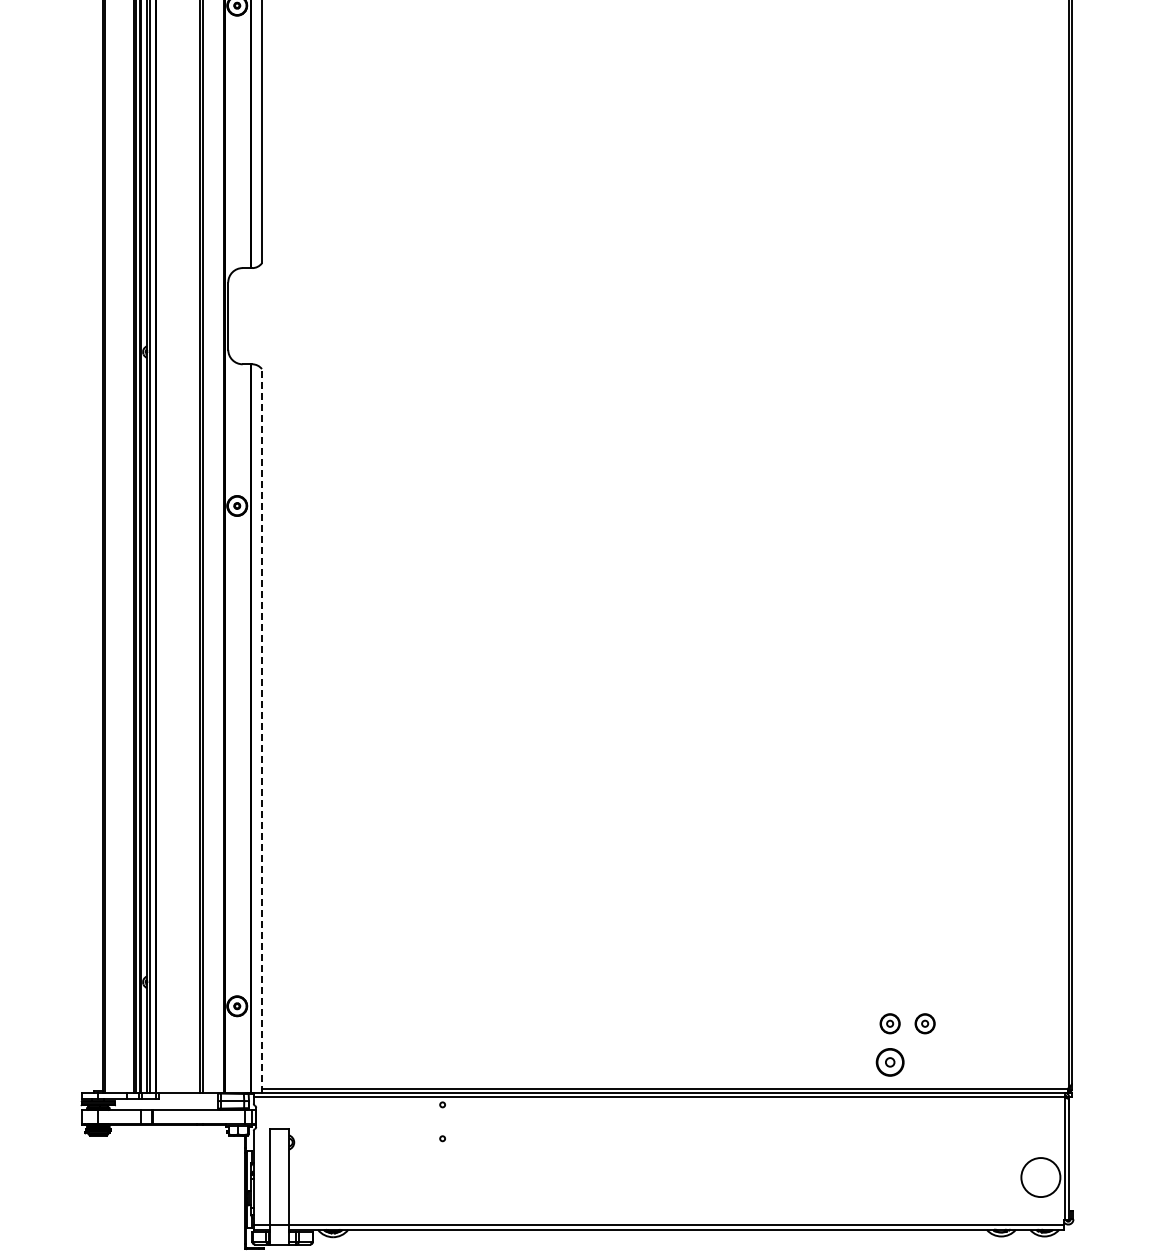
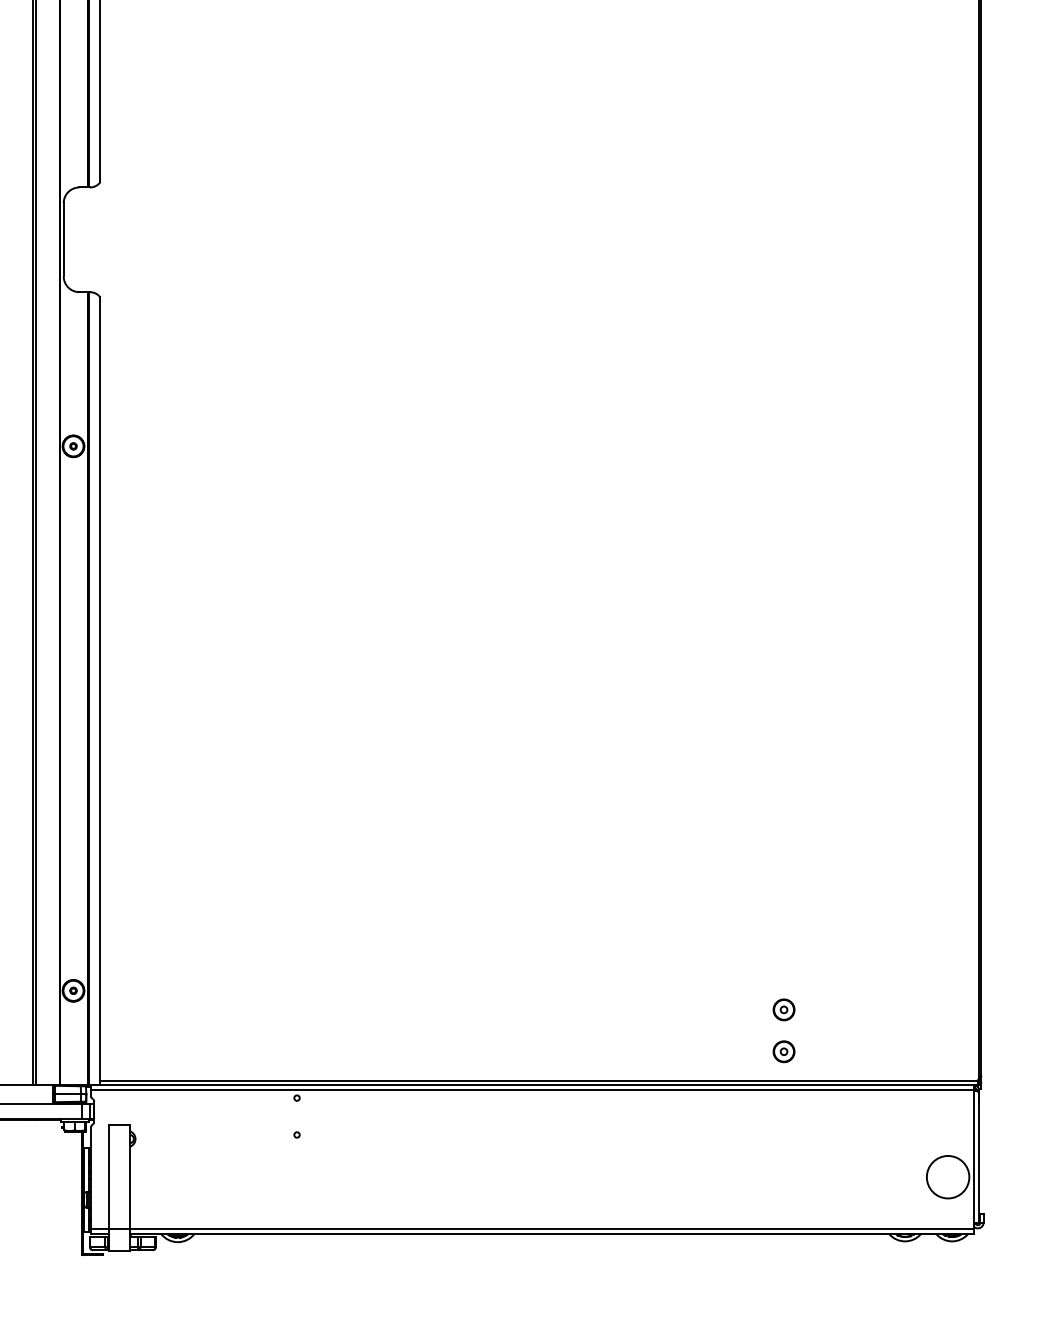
line: (261, 730) -> (99, 690), dashed -> solid
part: (924, 1023) -> (821, 1009), removed
part: (889, 1061) -> (783, 1050), size x0.71

